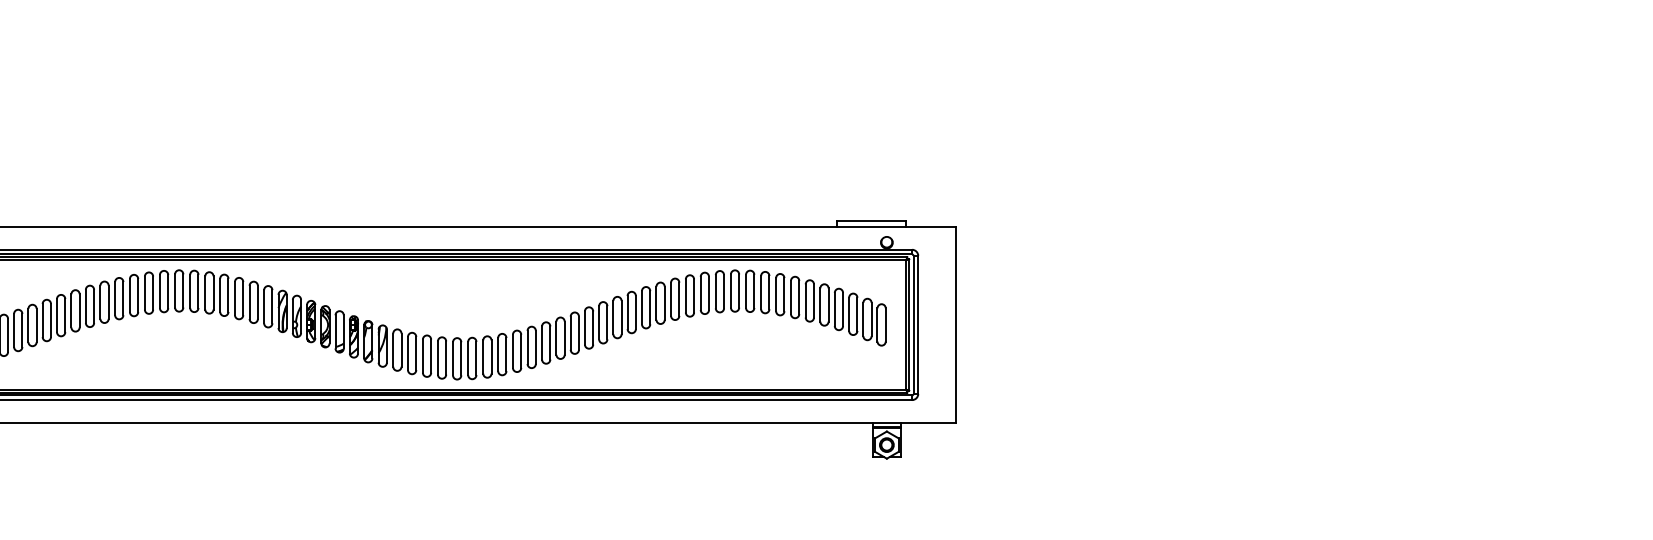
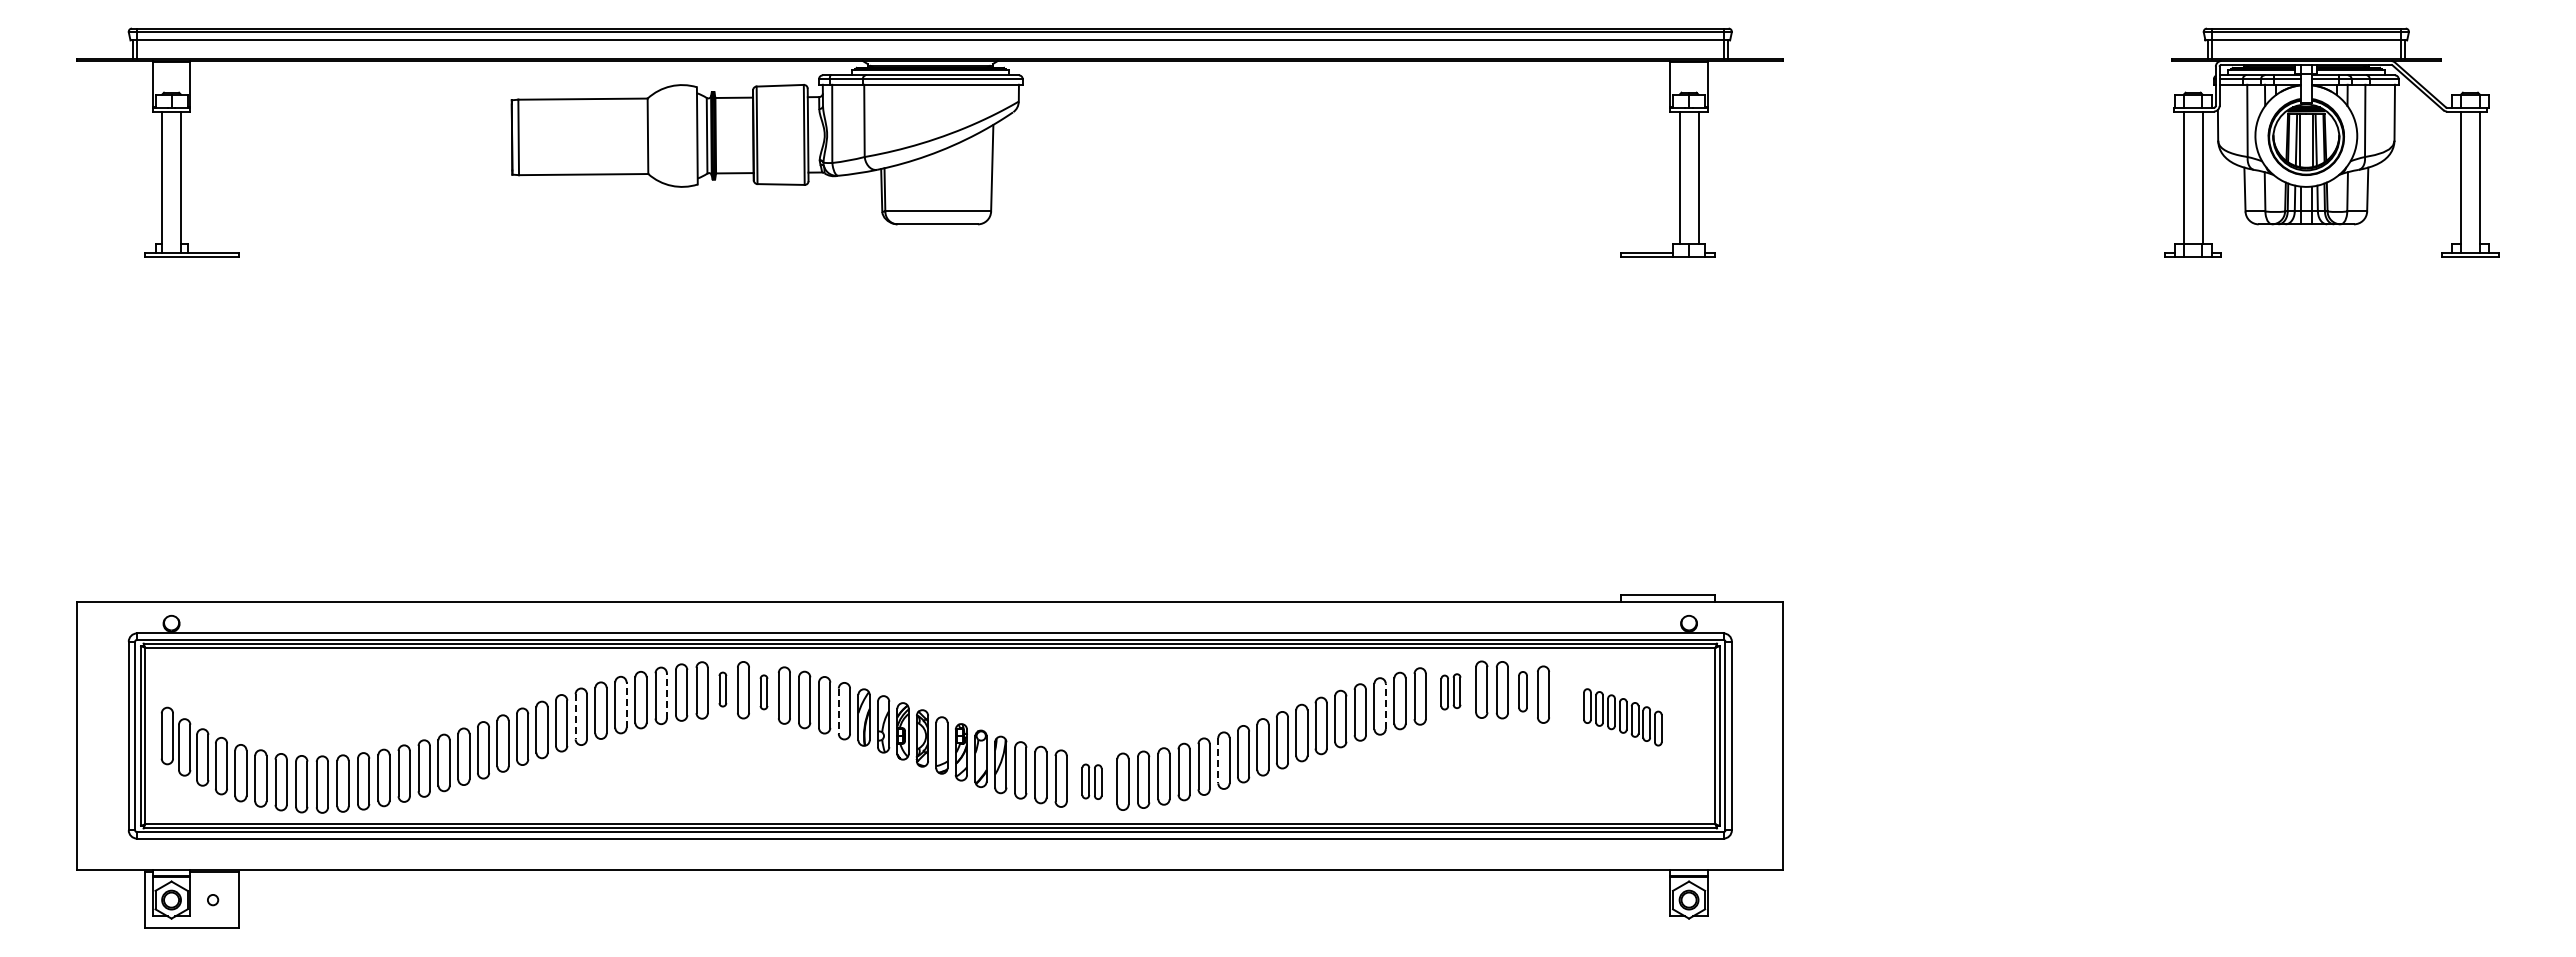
part: (178, 290) -> (722, 689), size x0.6
part: (712, 292) -> (1450, 691), size x0.6
part: (764, 292) -> (1522, 691), size x0.7
part: (208, 293) -> (763, 692), size x0.6
line: (137, 295) -> (666, 695), solid -> dashed
line: (108, 302) -> (626, 705), solid -> dashed
line: (664, 303) -> (1385, 706), solid -> dashed
line: (263, 306) -> (838, 711), solid -> dashed
line: (71, 310) -> (575, 716), solid -> dashed
part: (838, 311) -> (1622, 717), size x0.6
line: (542, 342) -> (1218, 760), solid -> dashed
part: (449, 358) -> (1091, 781), size x0.6

